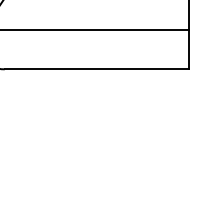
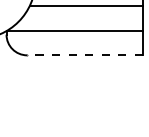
line: (97, 69) -> (85, 55), solid -> dashed

